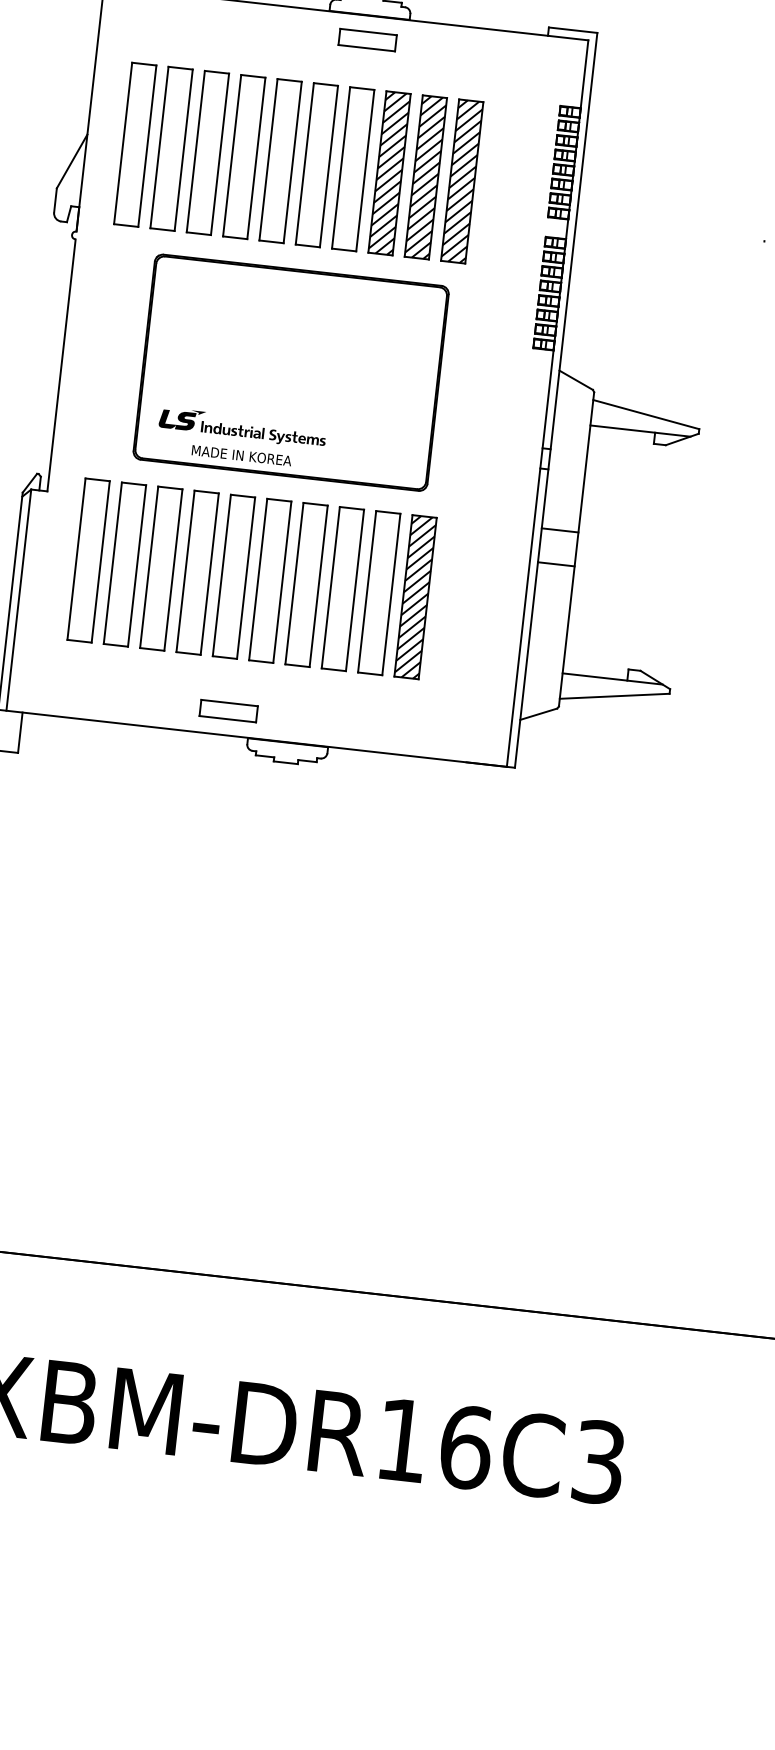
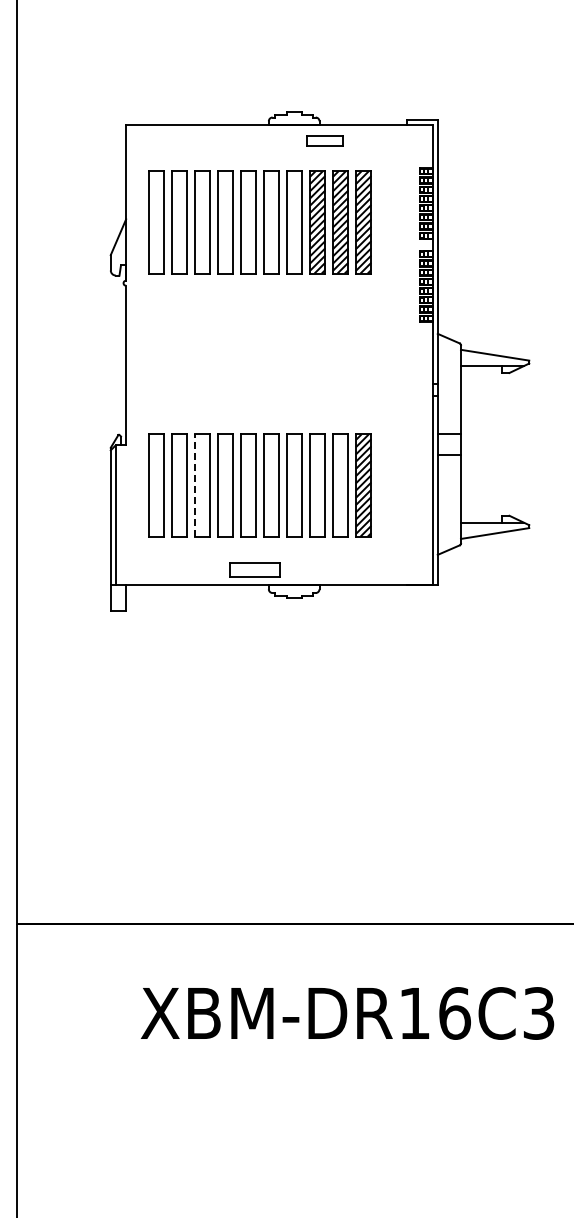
part: (367, 39) -> (324, 140), moved
part: (290, 371) -> (269, 353), removed
line: (149, 567) -> (195, 485), solid -> dashed
part: (228, 710) -> (254, 569), size x1.4

